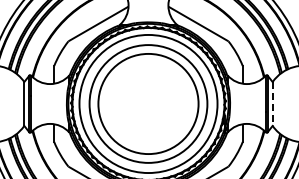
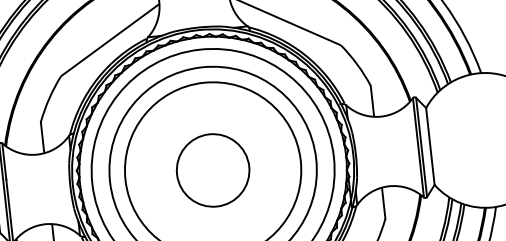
circle: (148, 103) -> (213, 169), added
line: (272, 104) -> (430, 147), dashed -> solid

